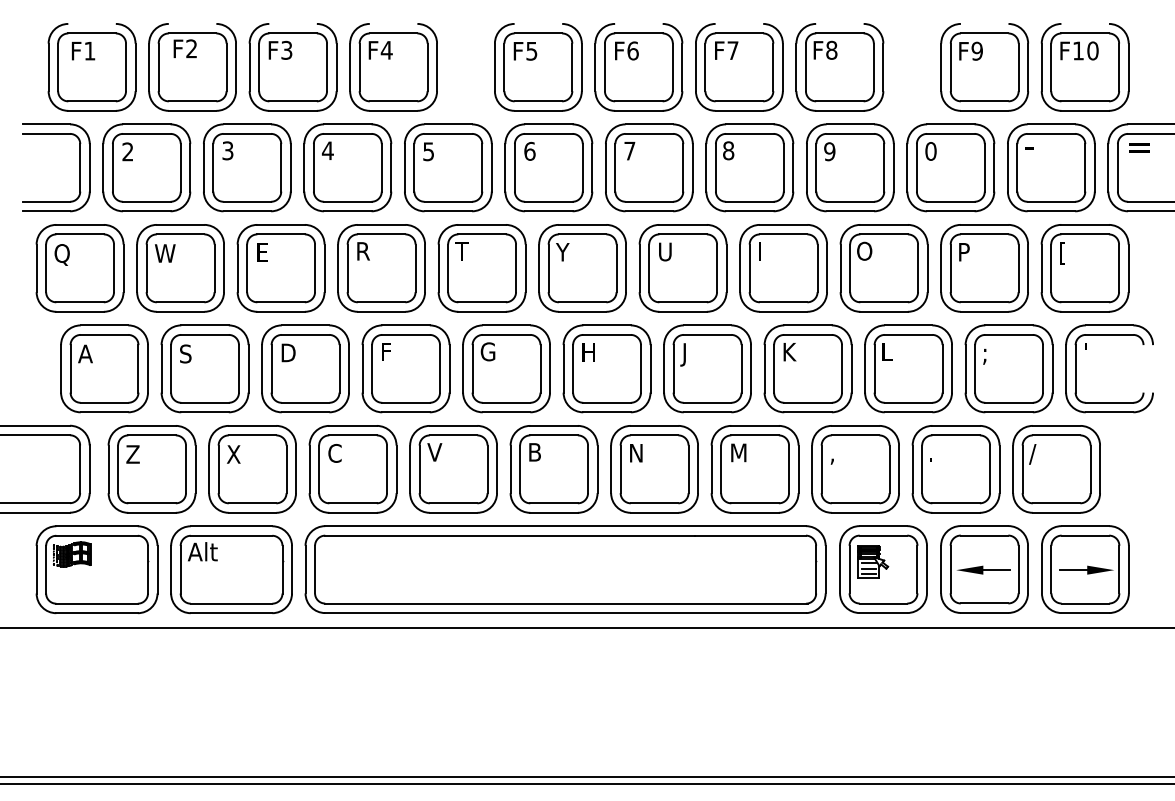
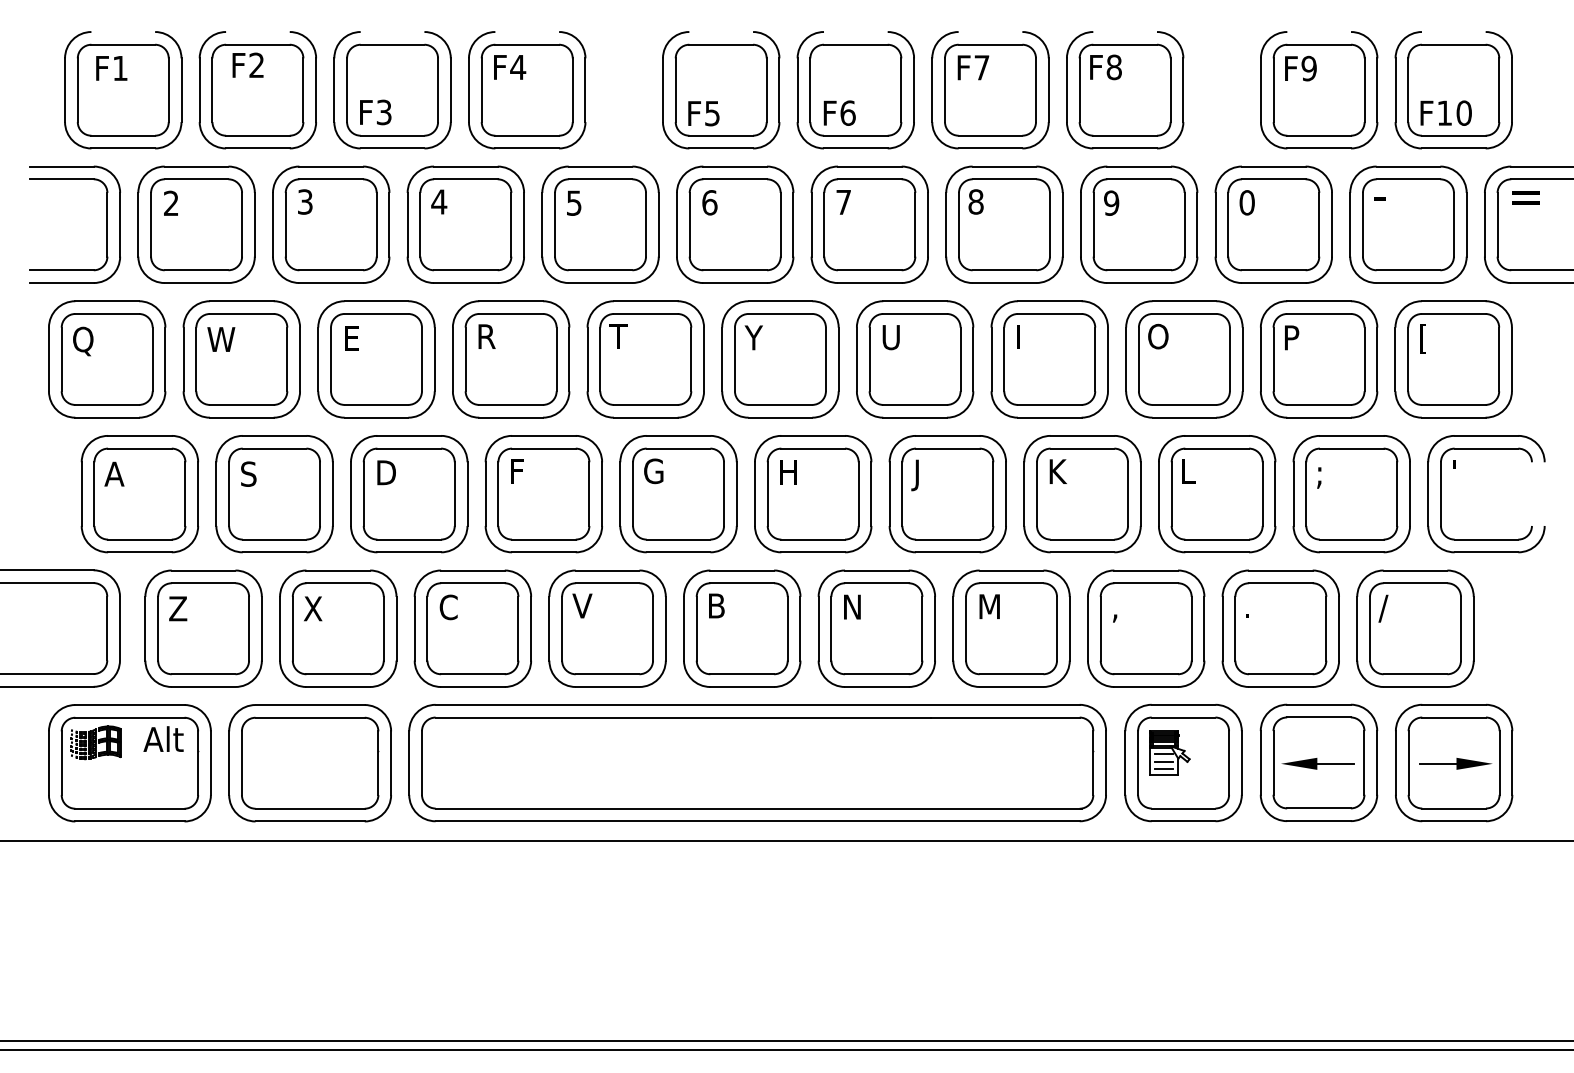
text: (280, 50) -> (375, 112), moved
text: (626, 50) -> (839, 112), moved
text: (1079, 50) -> (1445, 112), moved
text: (525, 51) -> (703, 113), moved
text: (202, 551) -> (163, 738), moved

